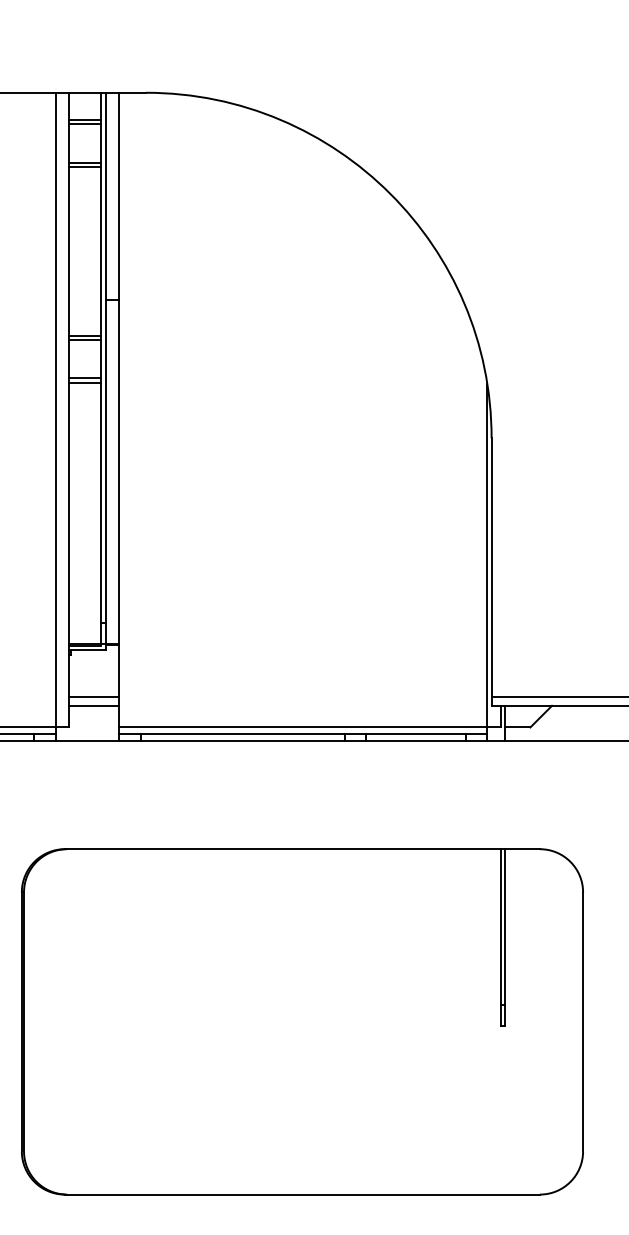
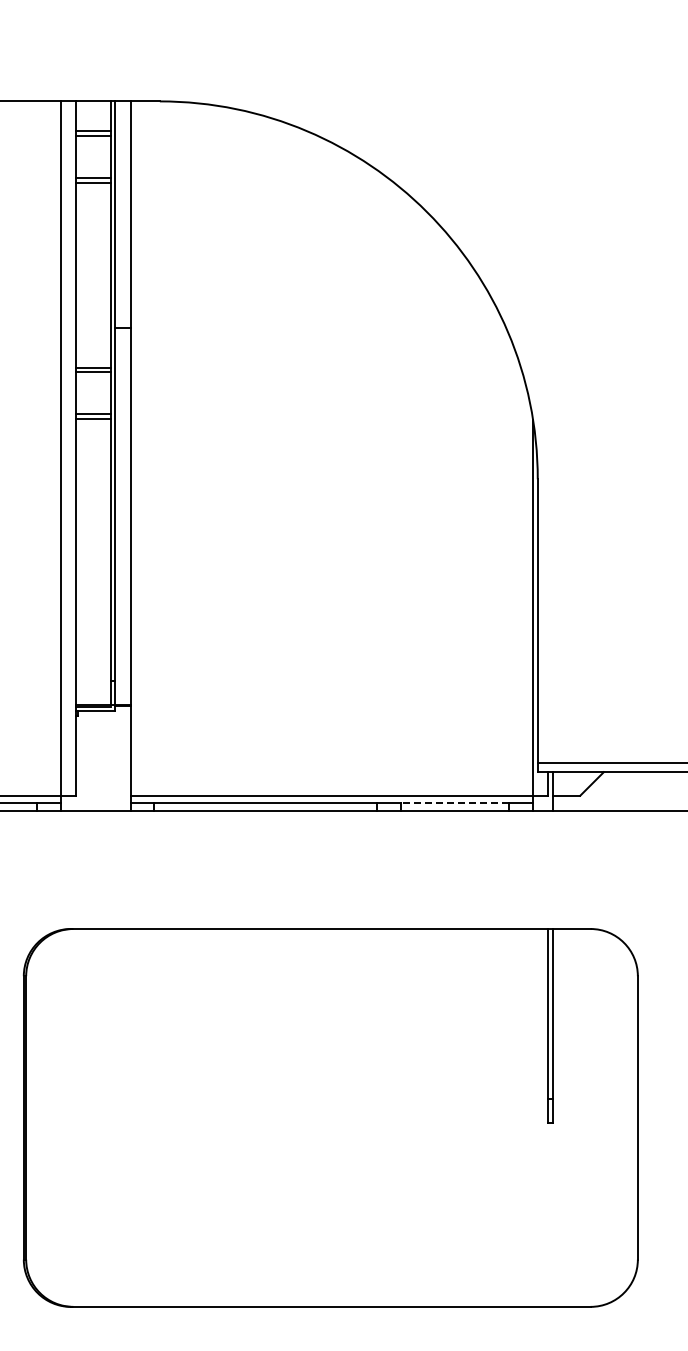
line: (93, 697) -> (102, 762), removed
line: (93, 706) -> (102, 772), removed
line: (415, 734) -> (454, 803), solid -> dashed

